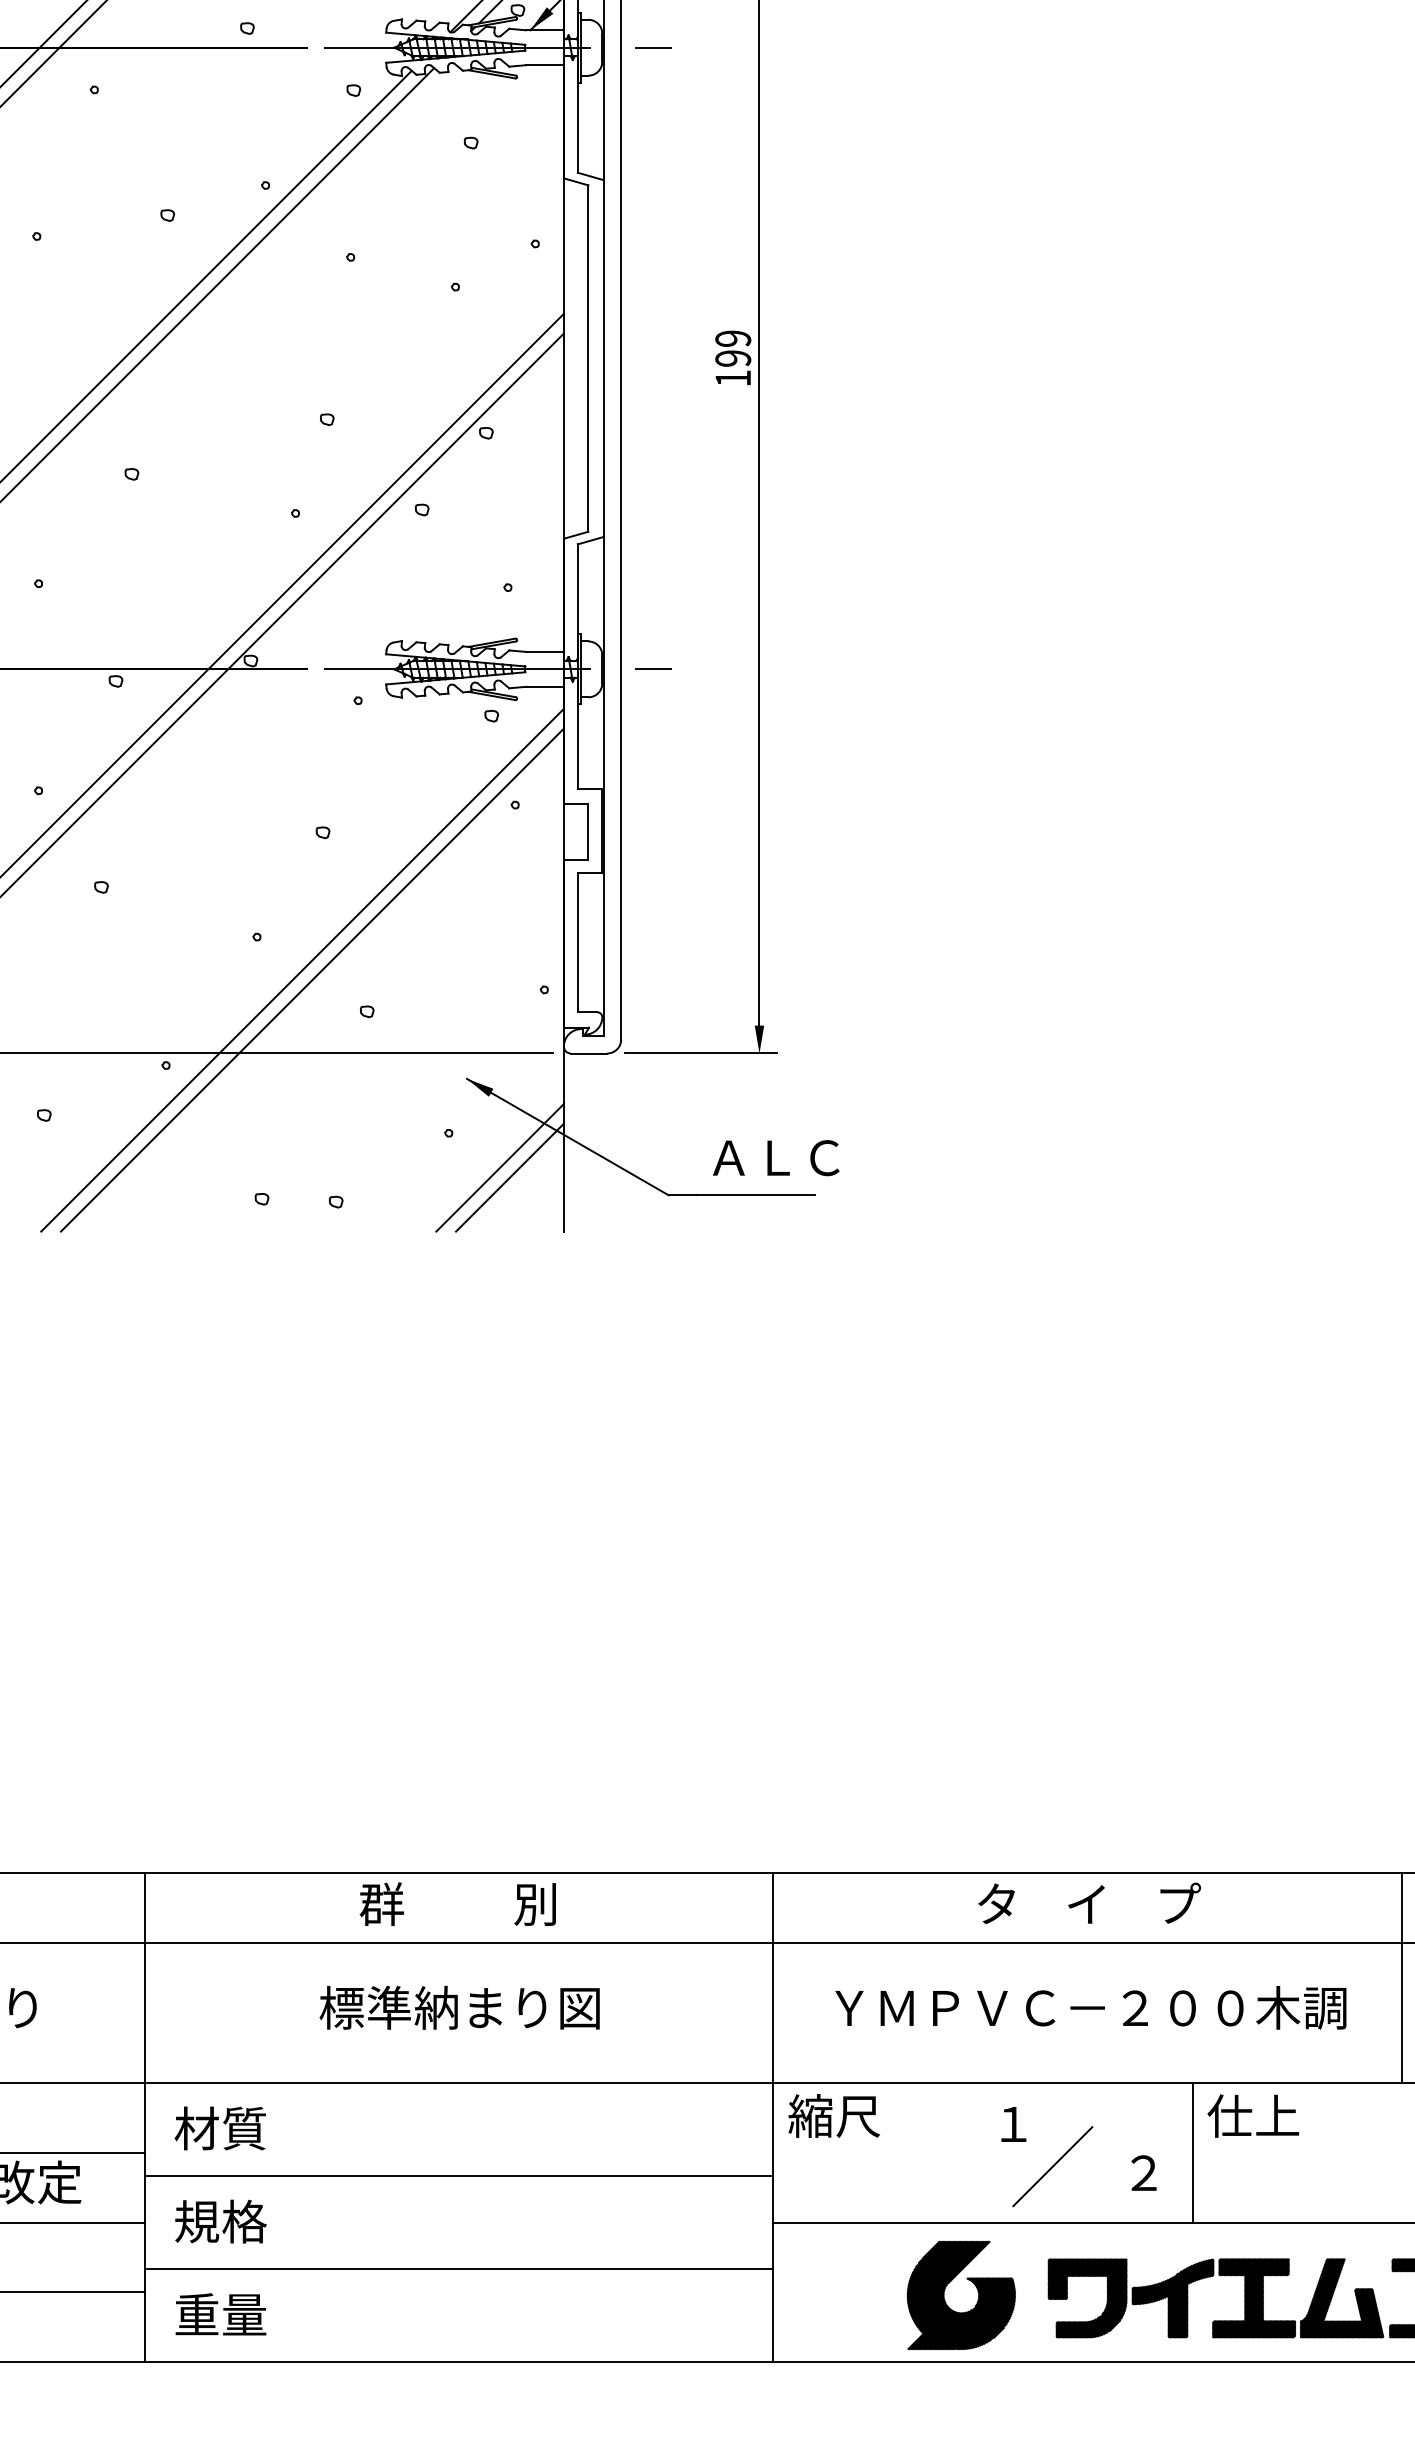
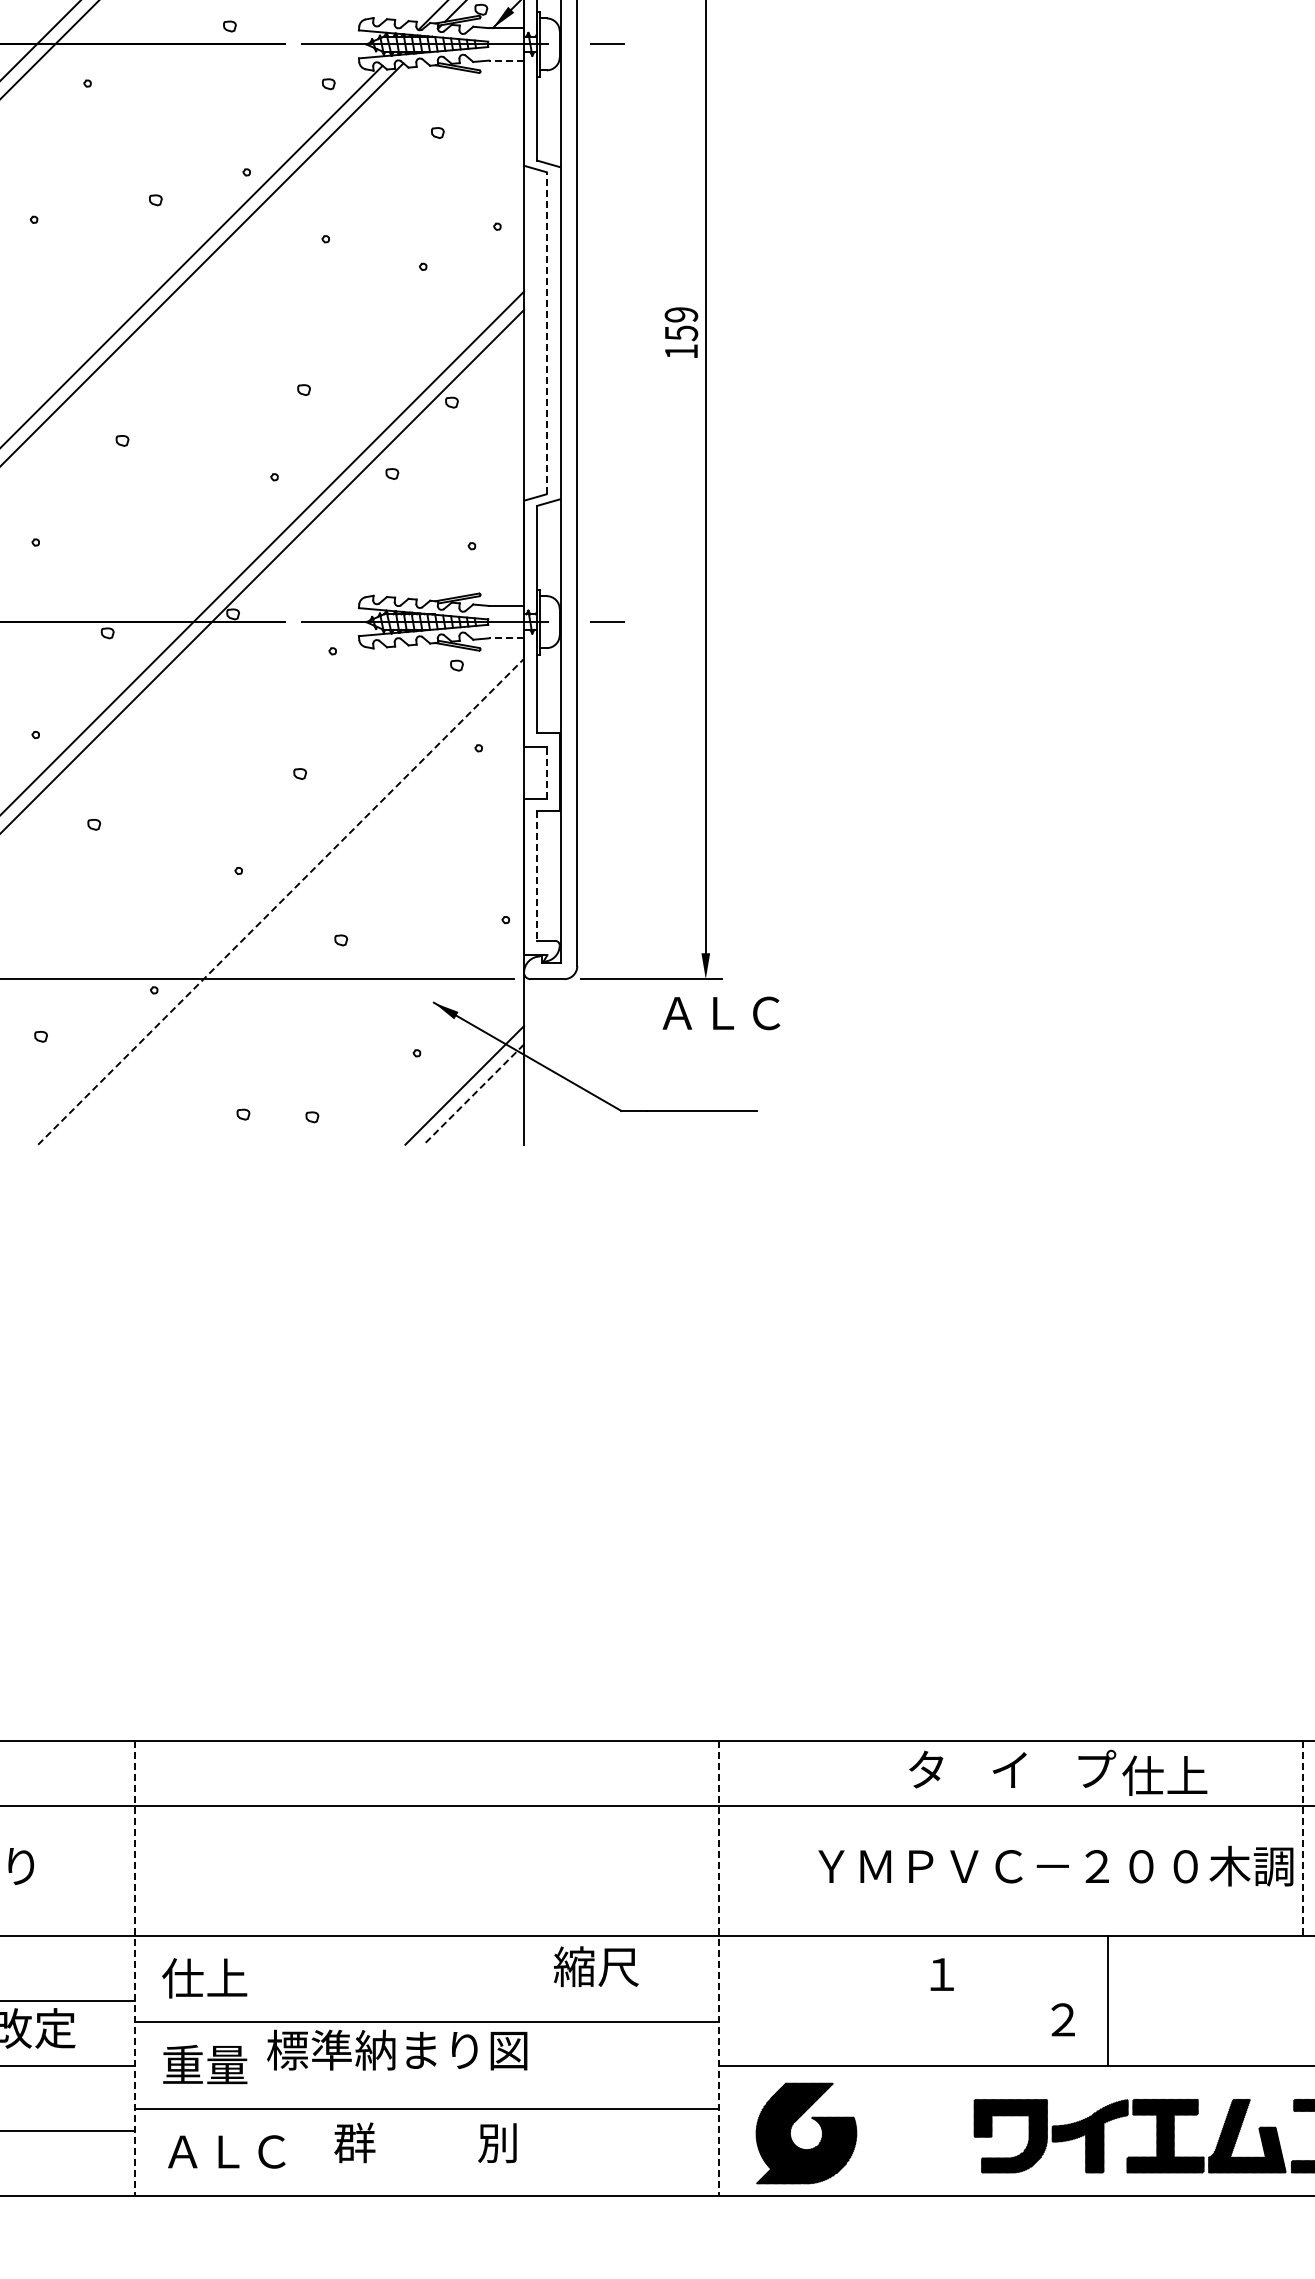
line: (545, 65) -> (506, 60), solid -> dashed
line: (588, 358) -> (546, 333), solid -> dashed
text: (733, 358) -> (681, 333), 199 -> 159
line: (545, 686) -> (506, 638), solid -> dashed
line: (588, 832) -> (546, 773), solid -> dashed
line: (578, 941) -> (537, 875), solid -> dashed
line: (302, 969) -> (281, 901), solid -> dashed
line: (312, 979) -> (290, 910), removed
text: (776, 1158) -> (721, 1013), moved
line: (509, 1177) -> (473, 1094), solid -> dashed
text: (457, 1903) -> (425, 2142), moved
line: (1402, 1979) -> (1303, 1839), solid -> dashed
text: (460, 2007) -> (397, 2049), moved
text: (1090, 2007) -> (1055, 1865), moved
text: (833, 2115) -> (595, 1966), moved
text: (1252, 2115) -> (1164, 1775), moved
line: (144, 2117) -> (134, 1968), solid -> dashed
line: (773, 2117) -> (718, 1968), solid -> dashed
text: (220, 2128) -> (204, 1978), 材質 -> 仕上
line: (1052, 2166) -> (978, 2013), removed
text: (221, 2221) -> (205, 2064), 規格 -> 重量
part: (977, 2293) -> (821, 2131), moved
text: (241, 2313) -> (224, 2150), 重量 -> ＡＬＣ

